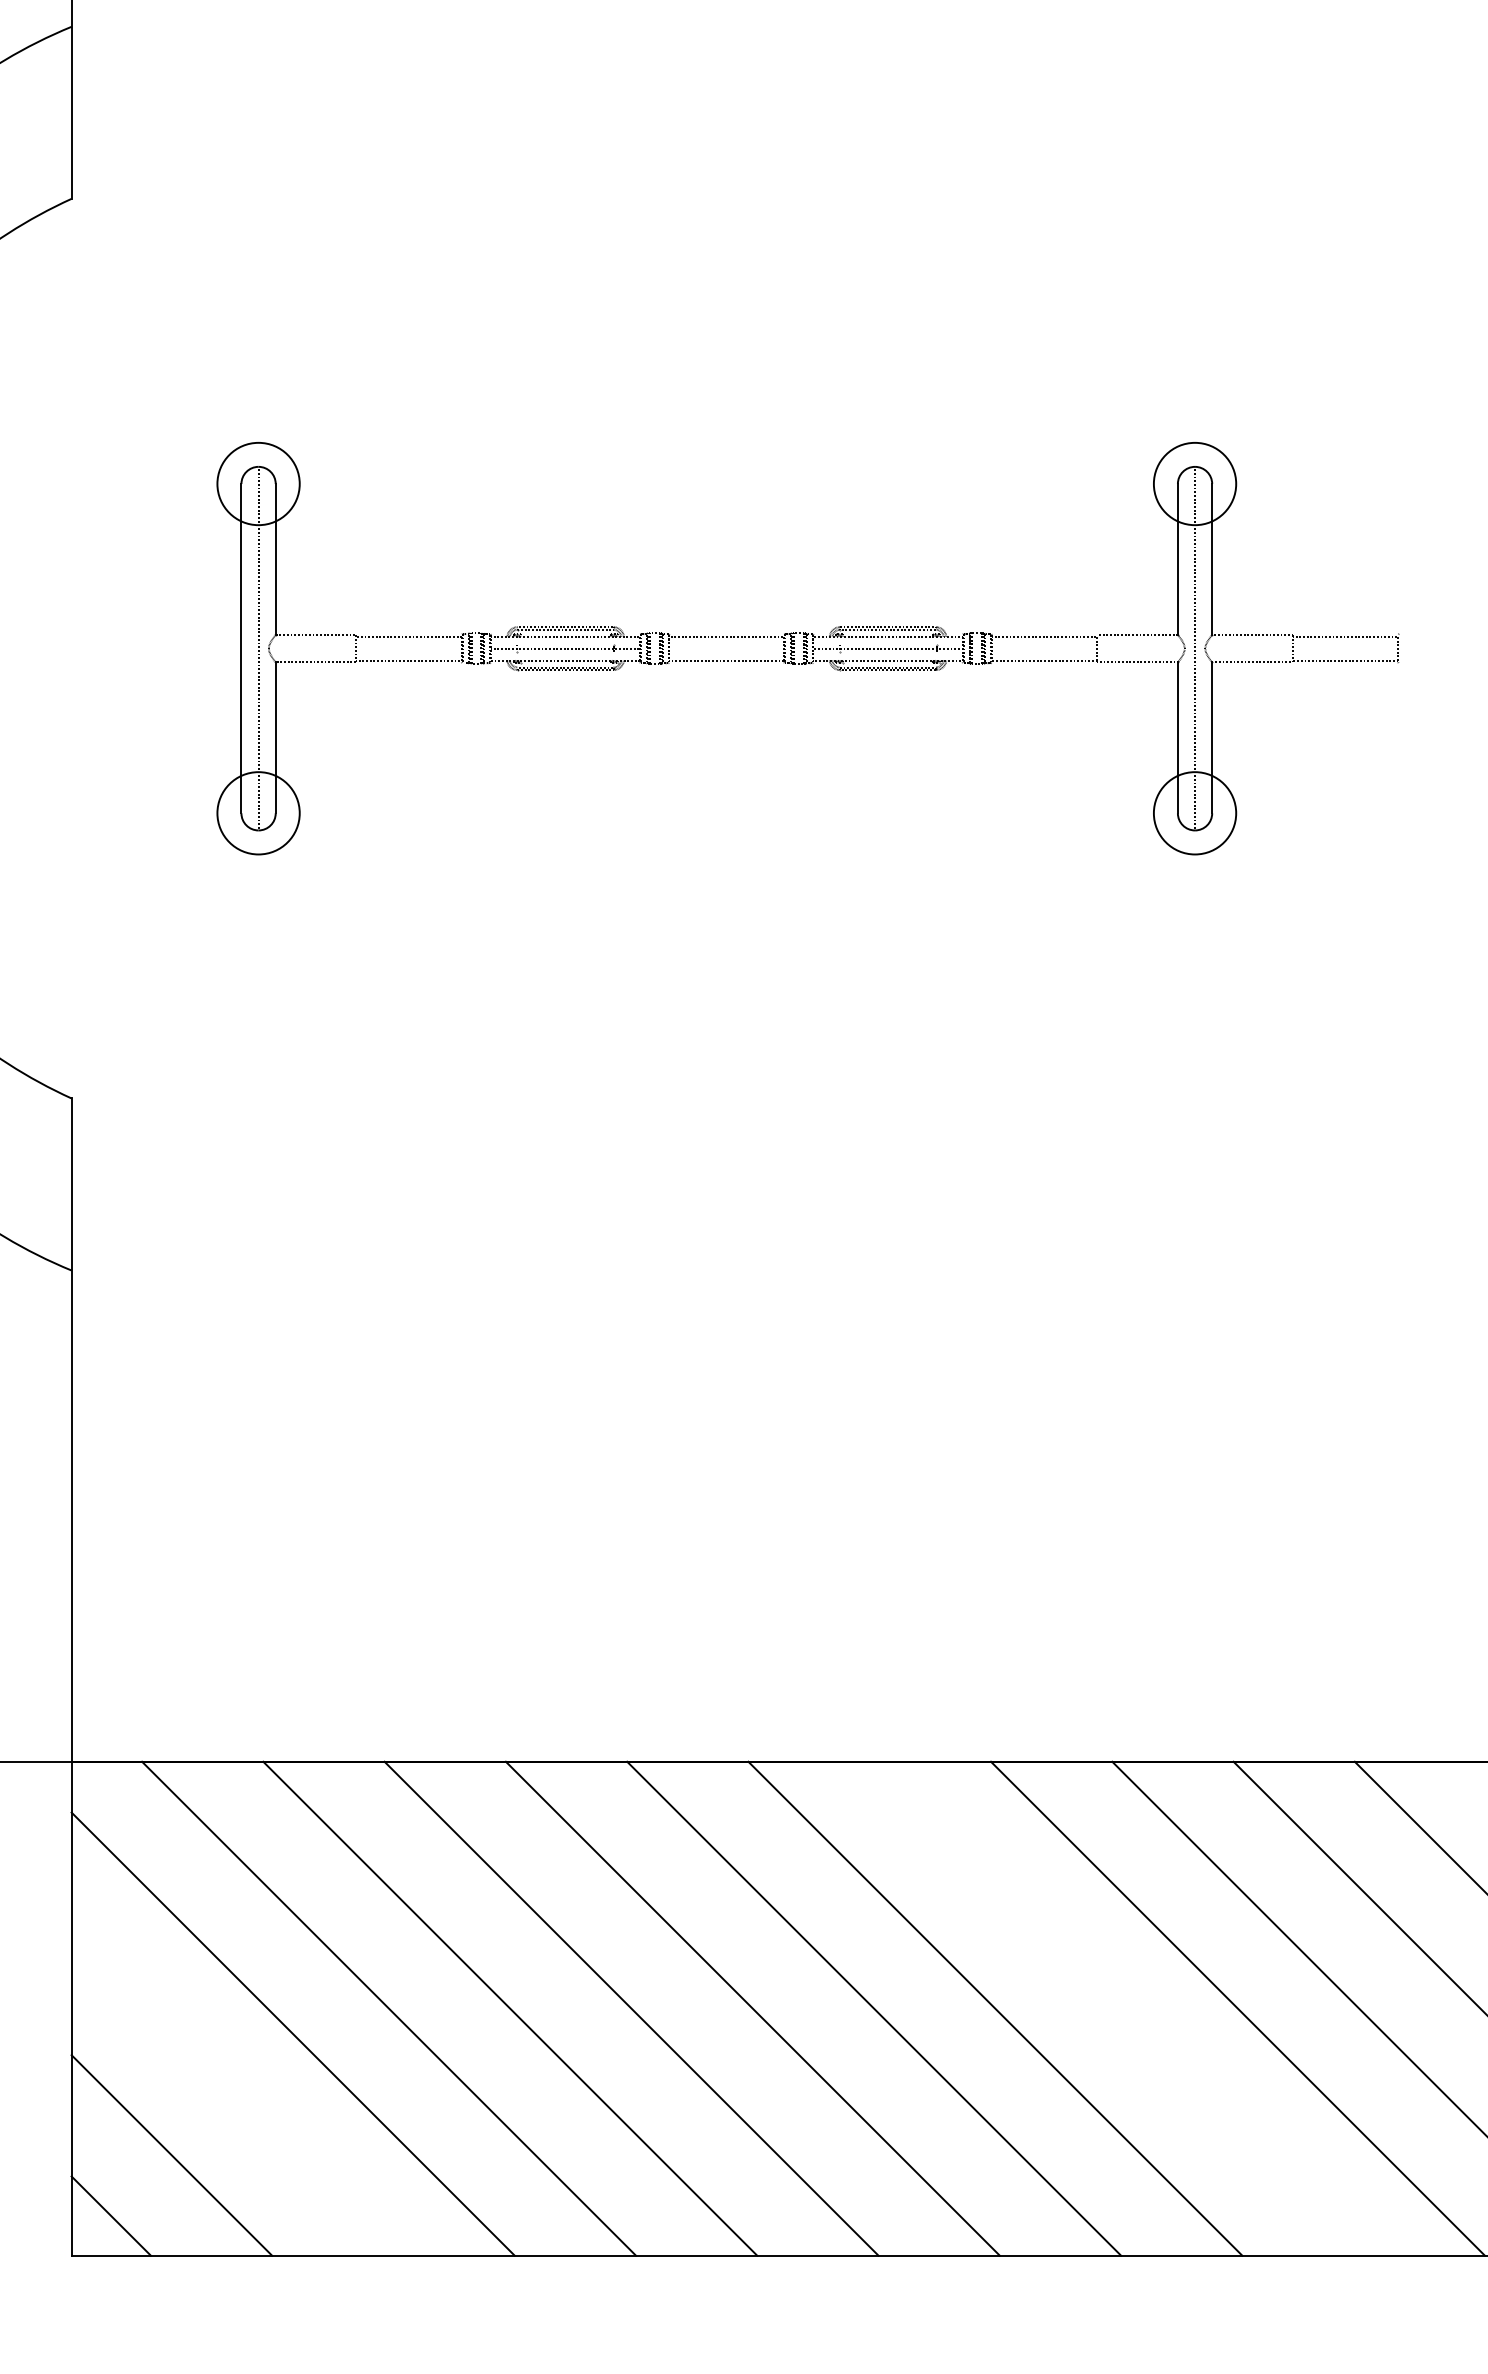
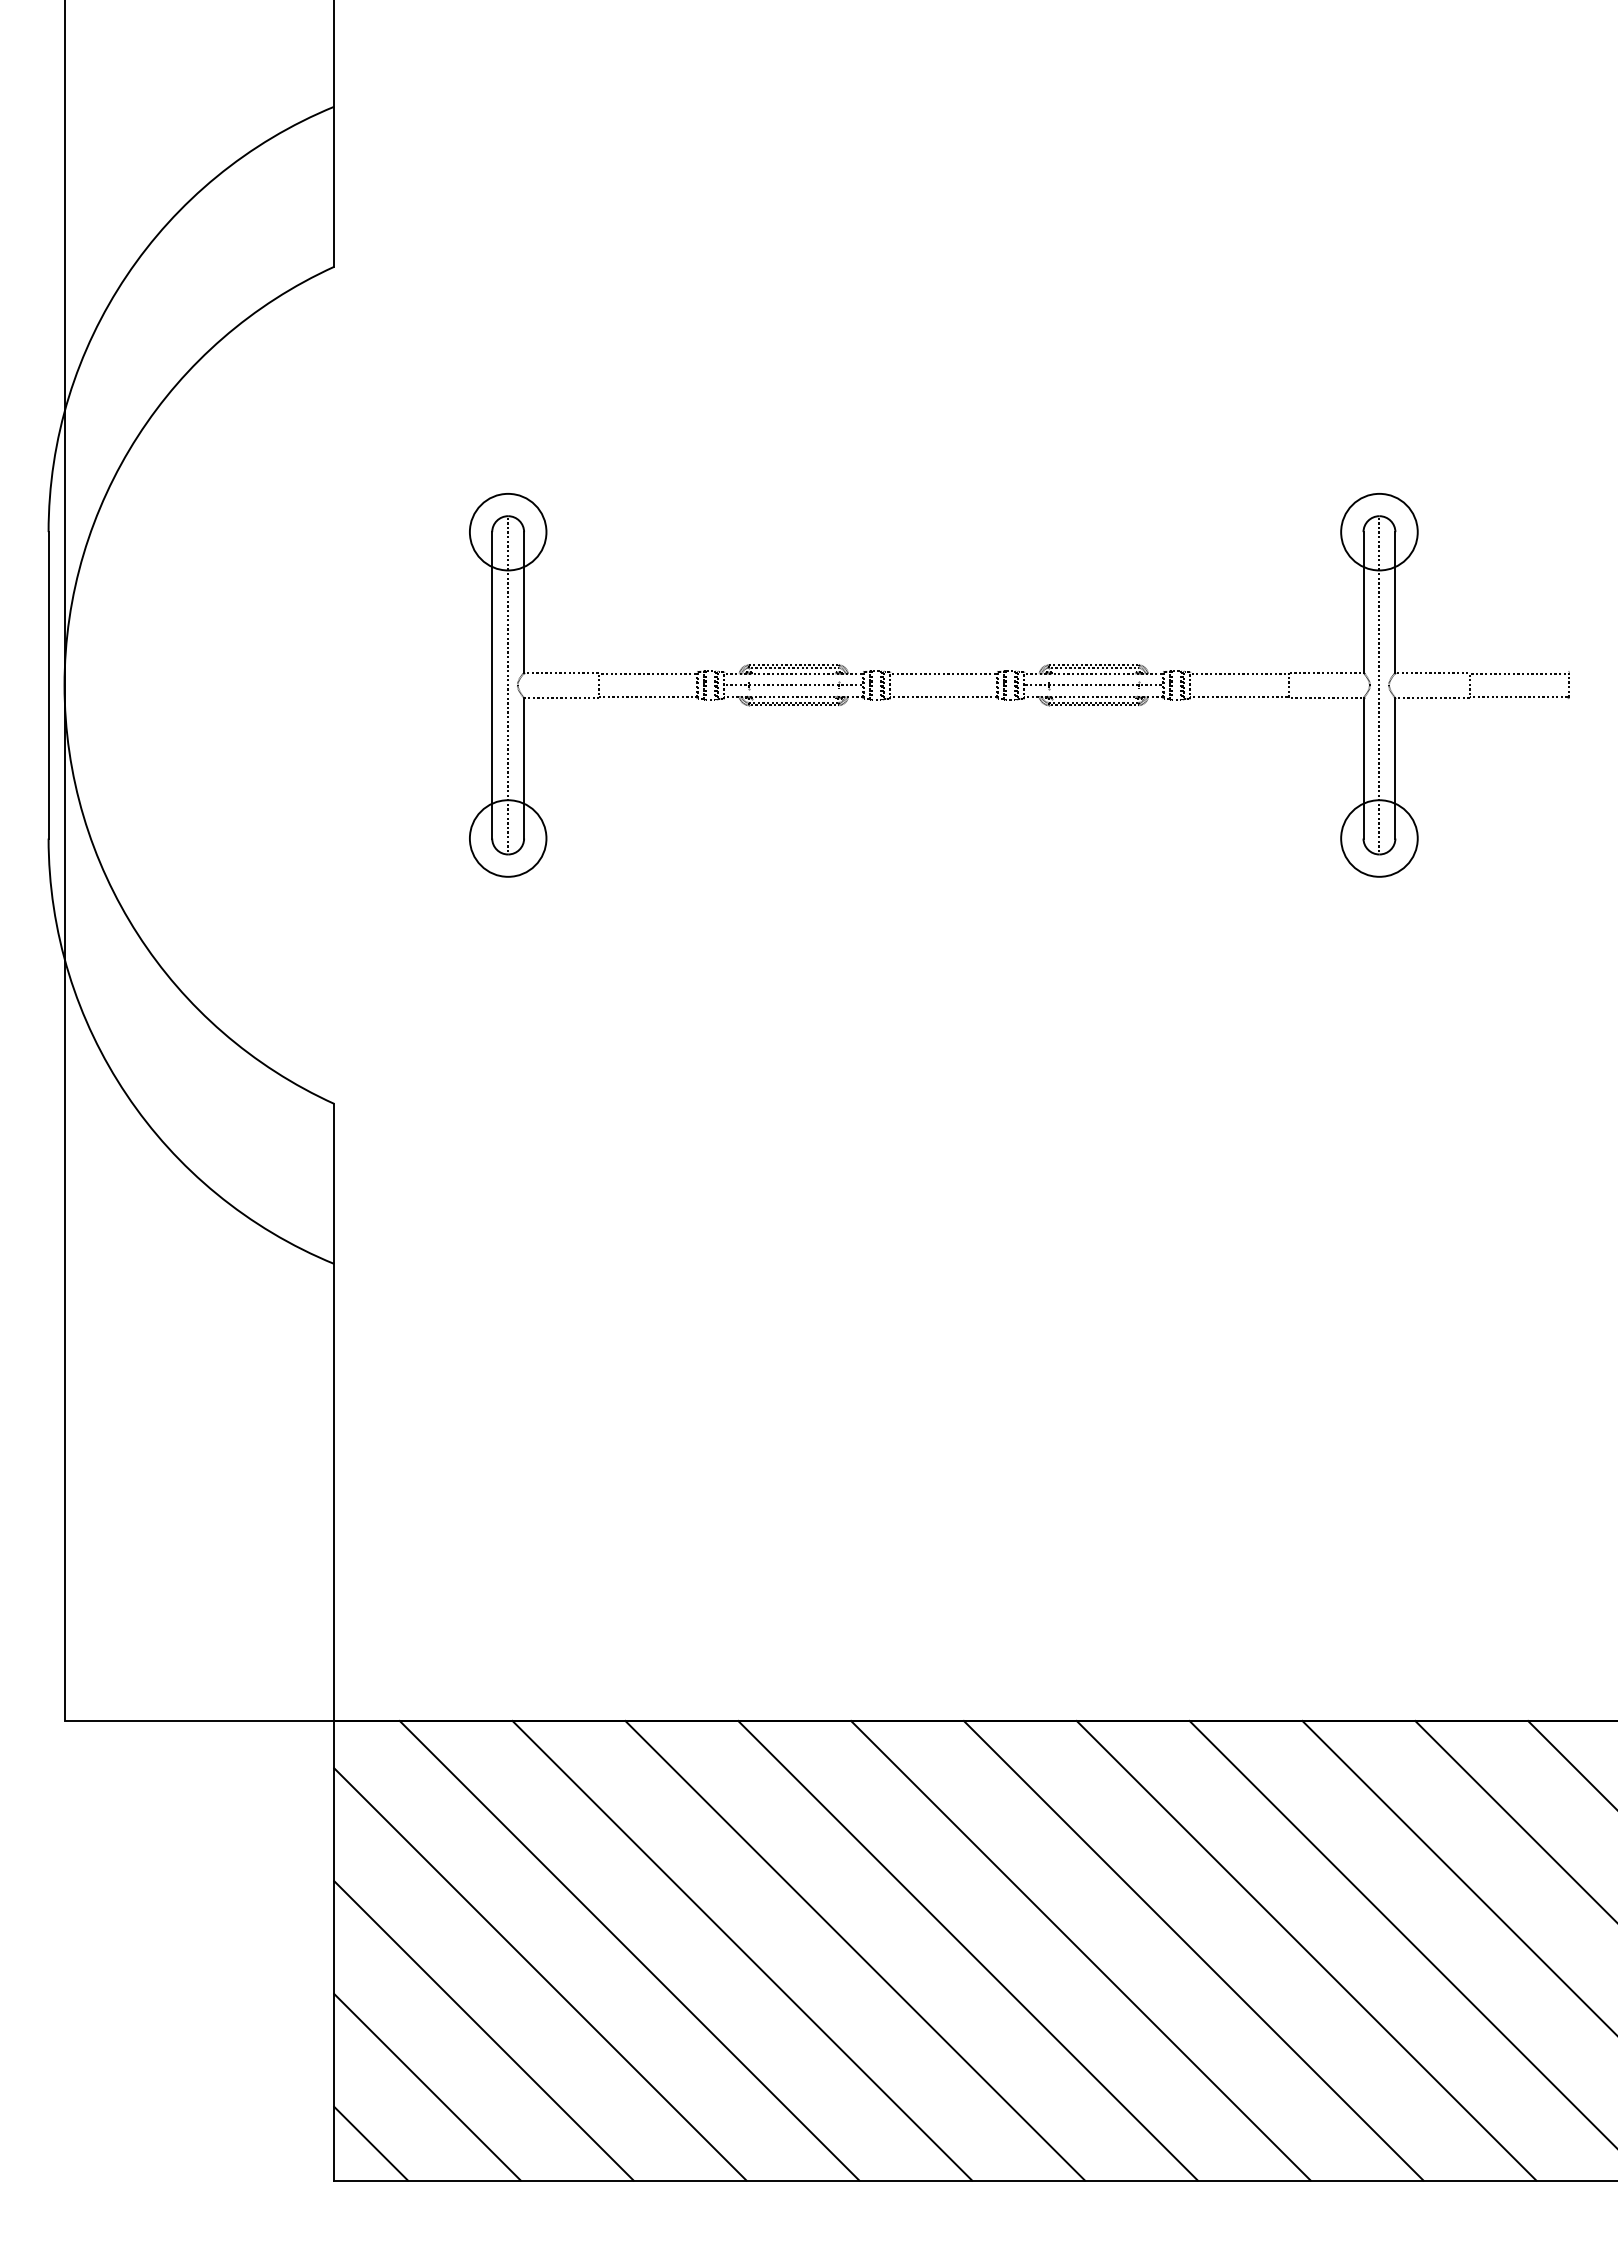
line: (1116, 2008) -> (1306, 1950), added
line: (232, 2094) -> (483, 2030), added

